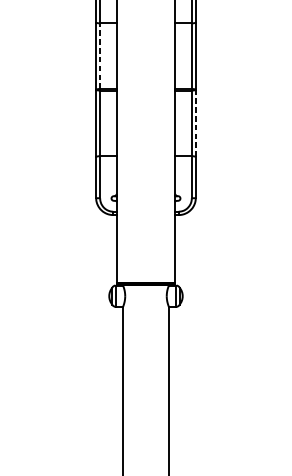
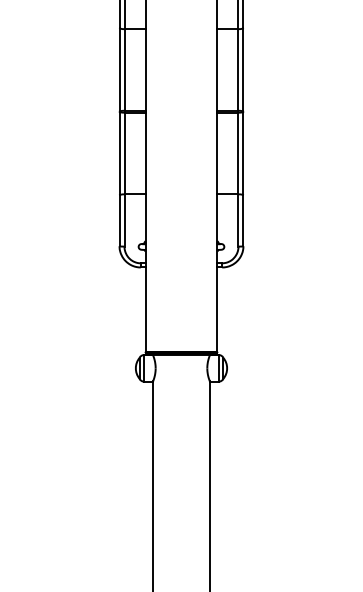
line: (100, 55) -> (124, 69), dashed -> solid
line: (195, 123) -> (243, 153), dashed -> solid

